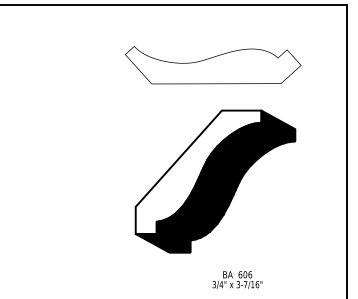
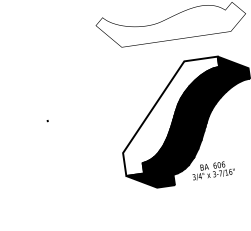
text: (237, 279) -> (213, 170), moved

